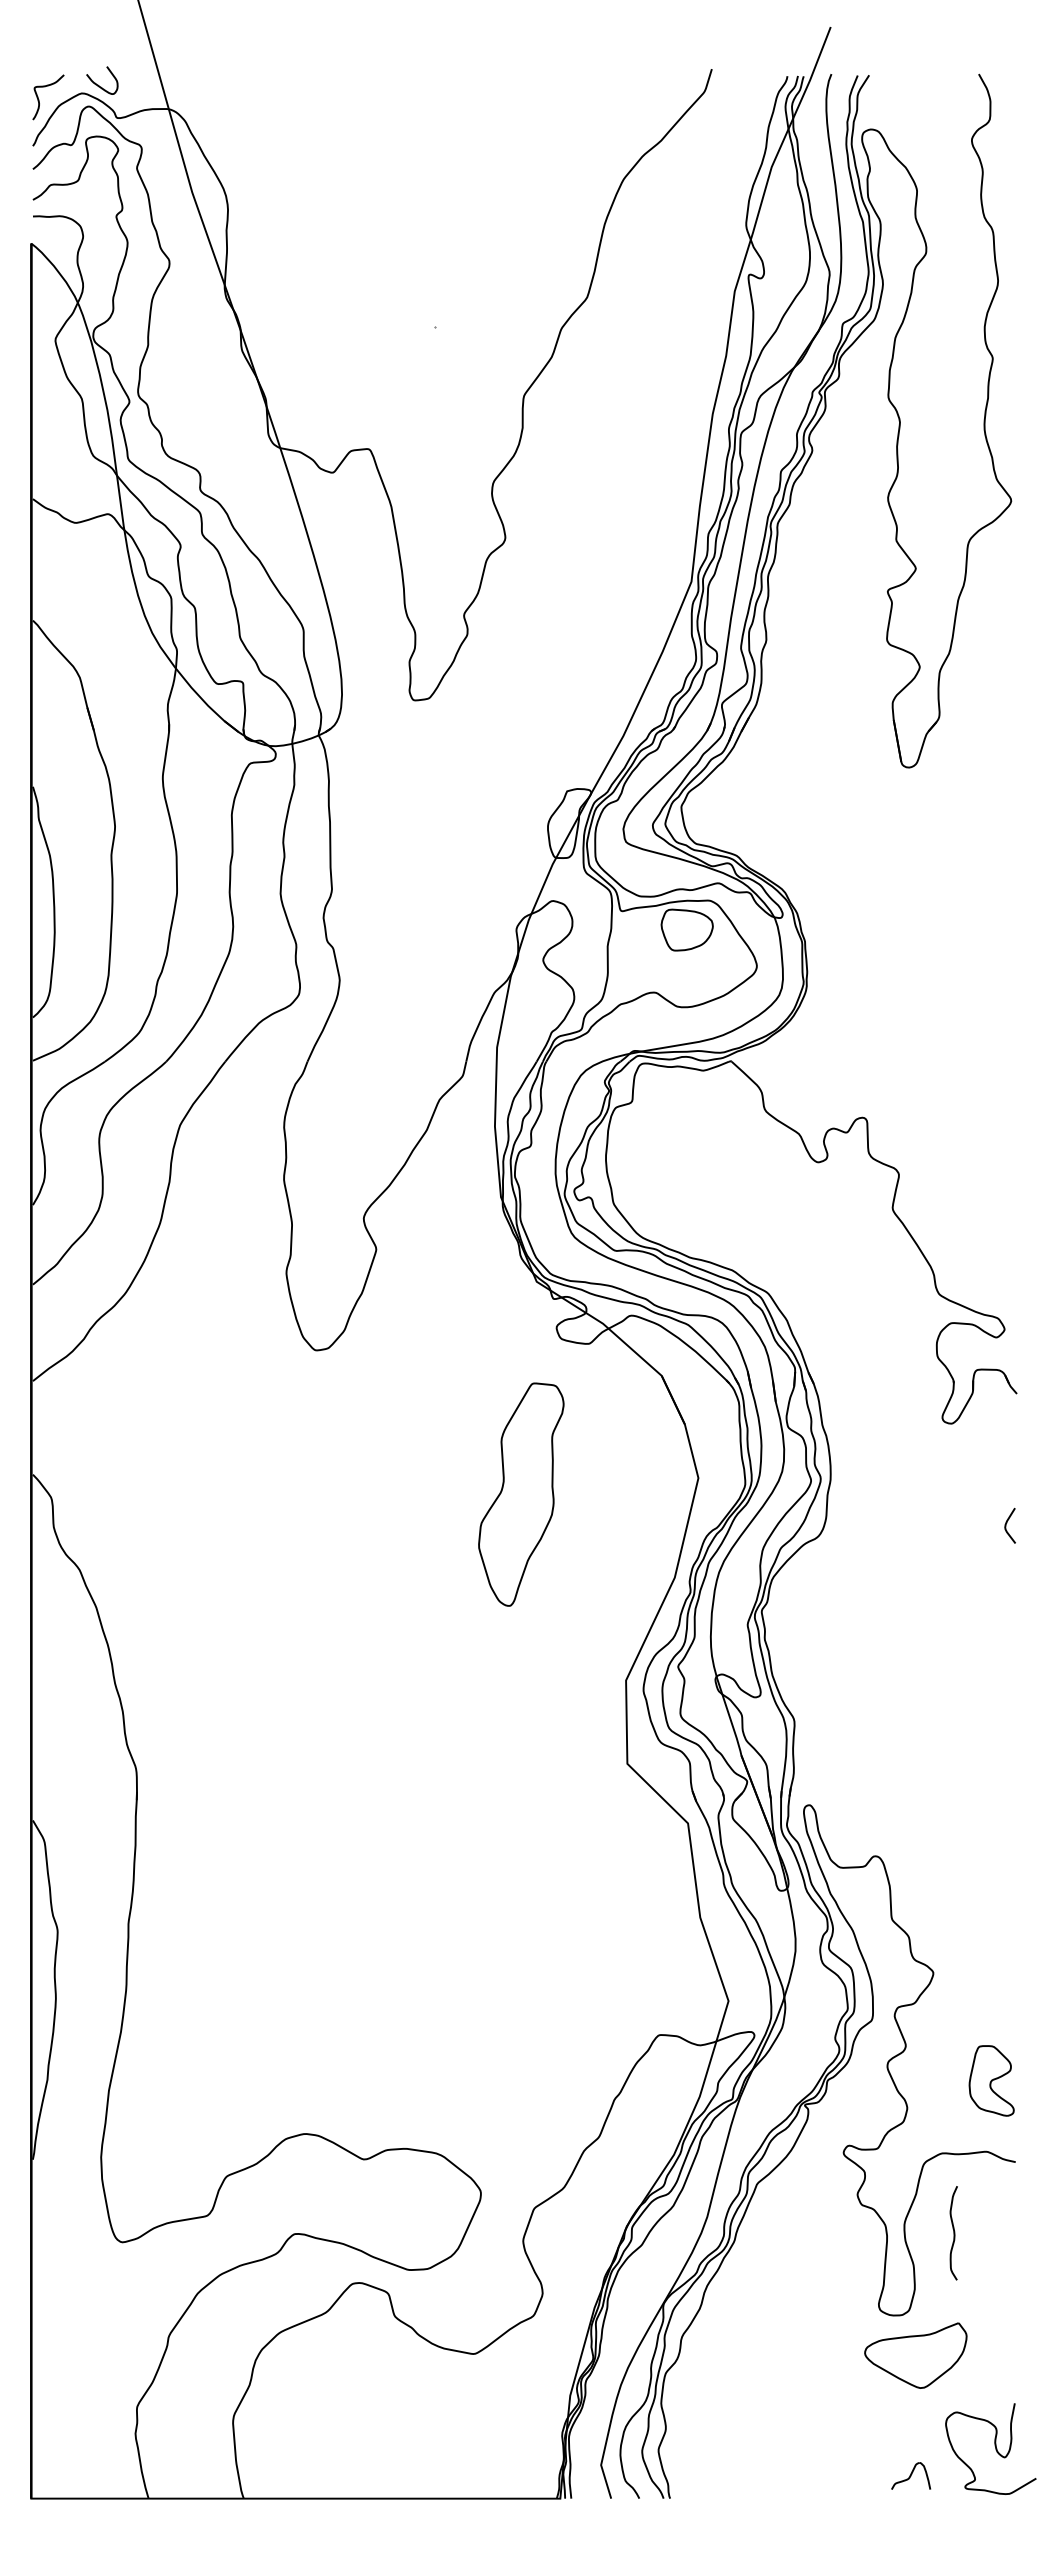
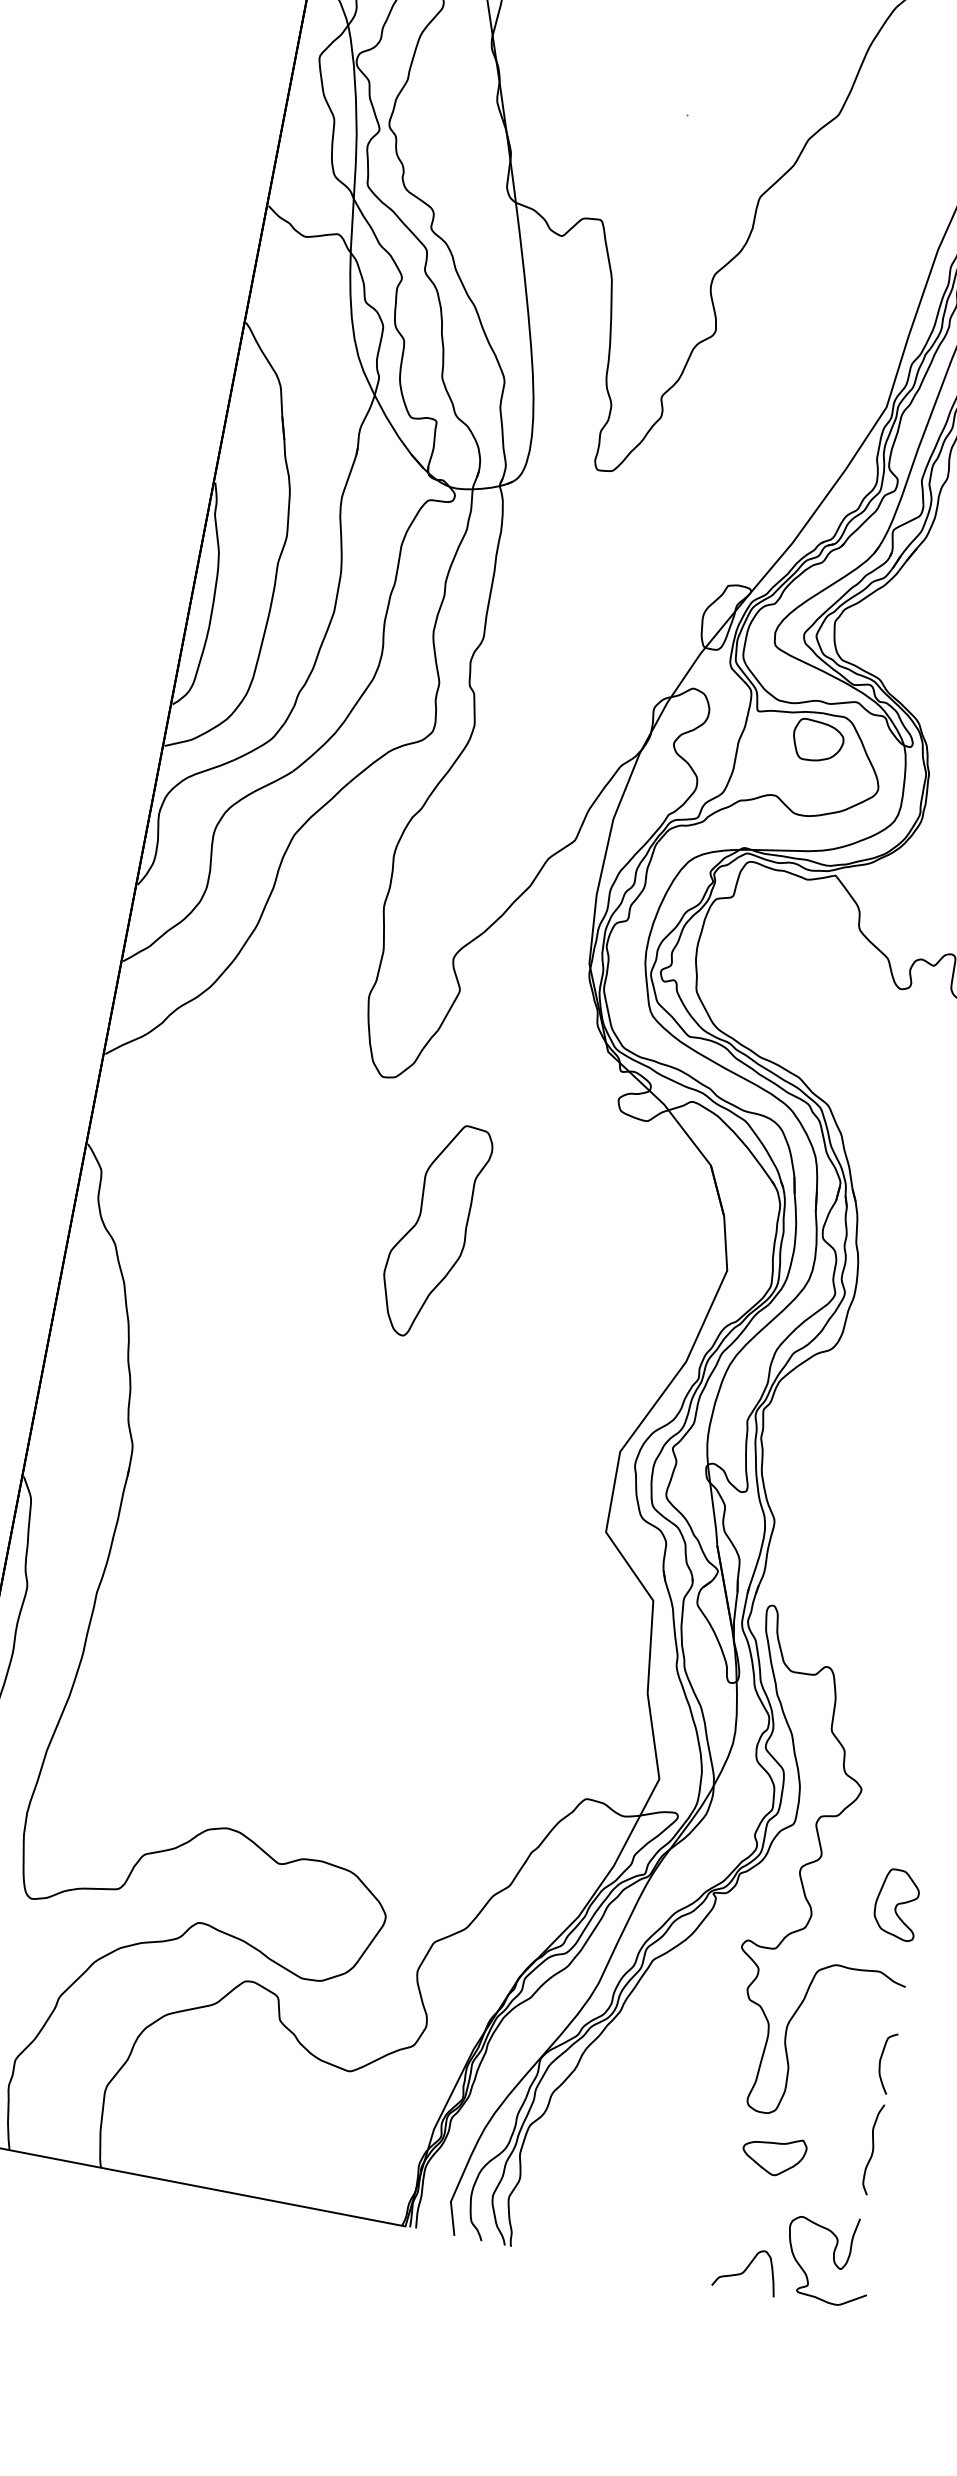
part: (521, 1494) -> (434, 1230), moved
curve: (953, 2233) -> (872, 2149), moved
curve: (1005, 2241) -> (881, 2061), added
part: (915, 2356) -> (773, 2155), size x0.62
part: (910, 2475) -> (746, 2268), size x1.67

